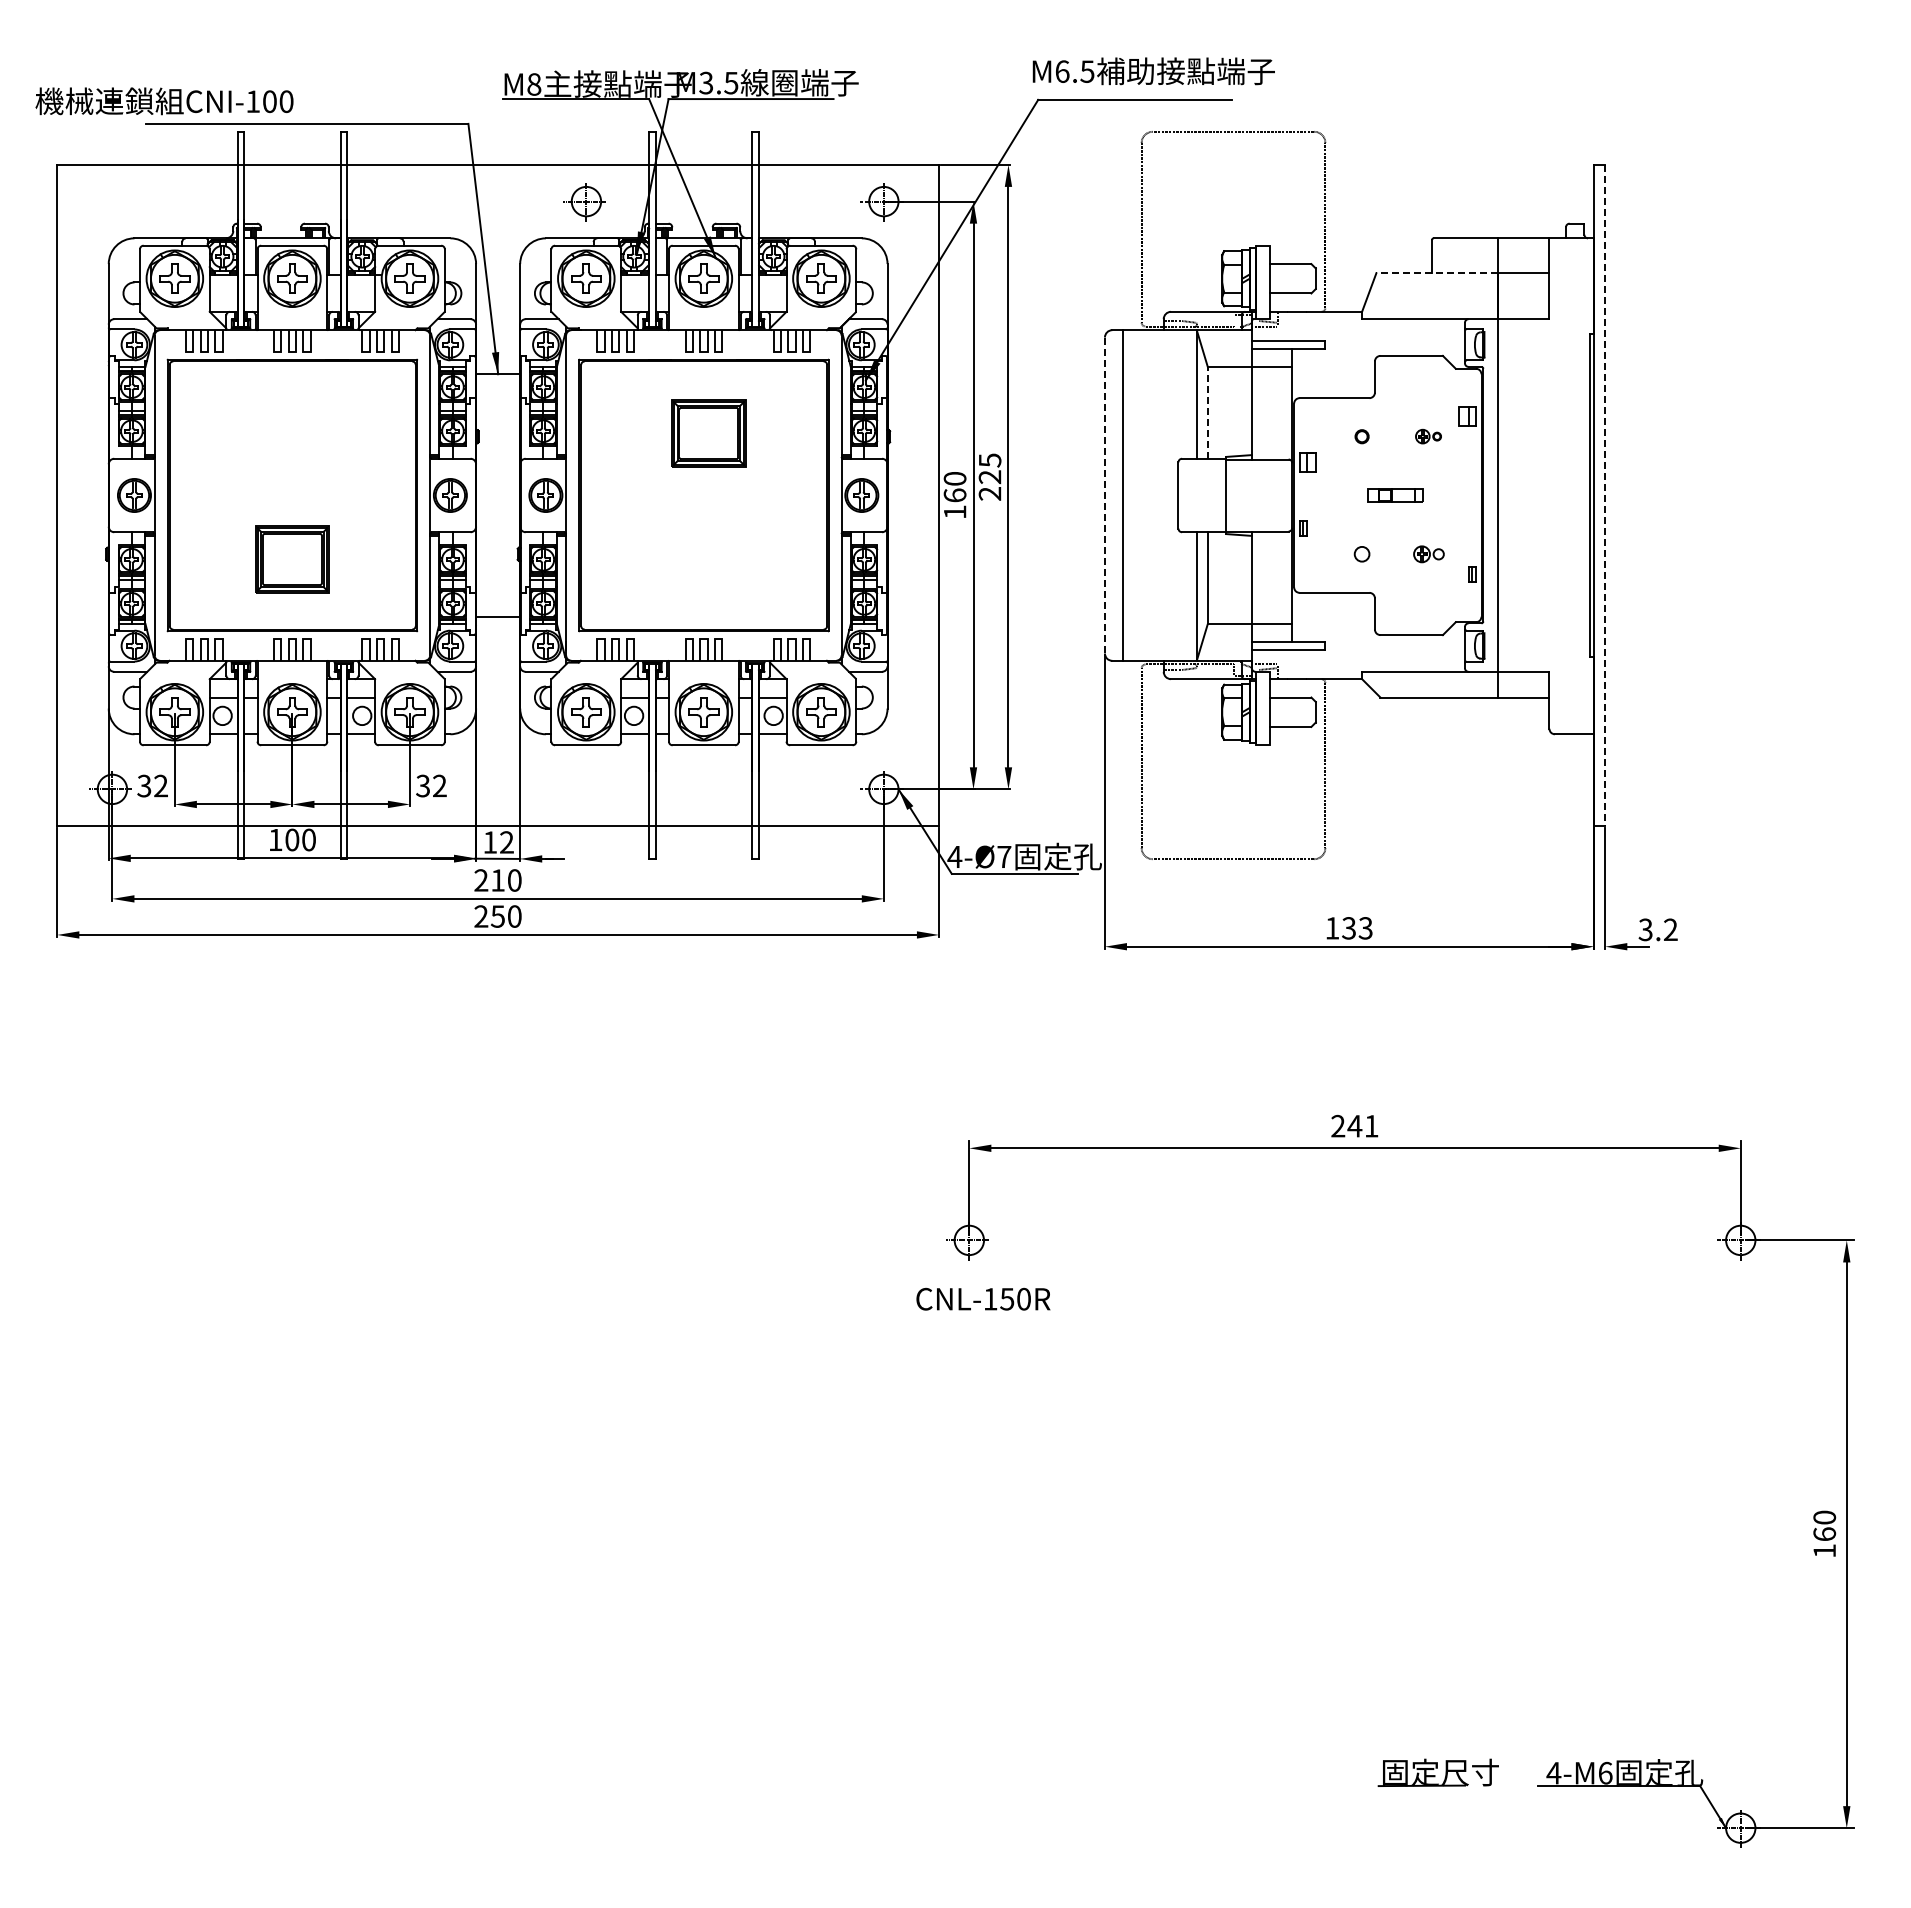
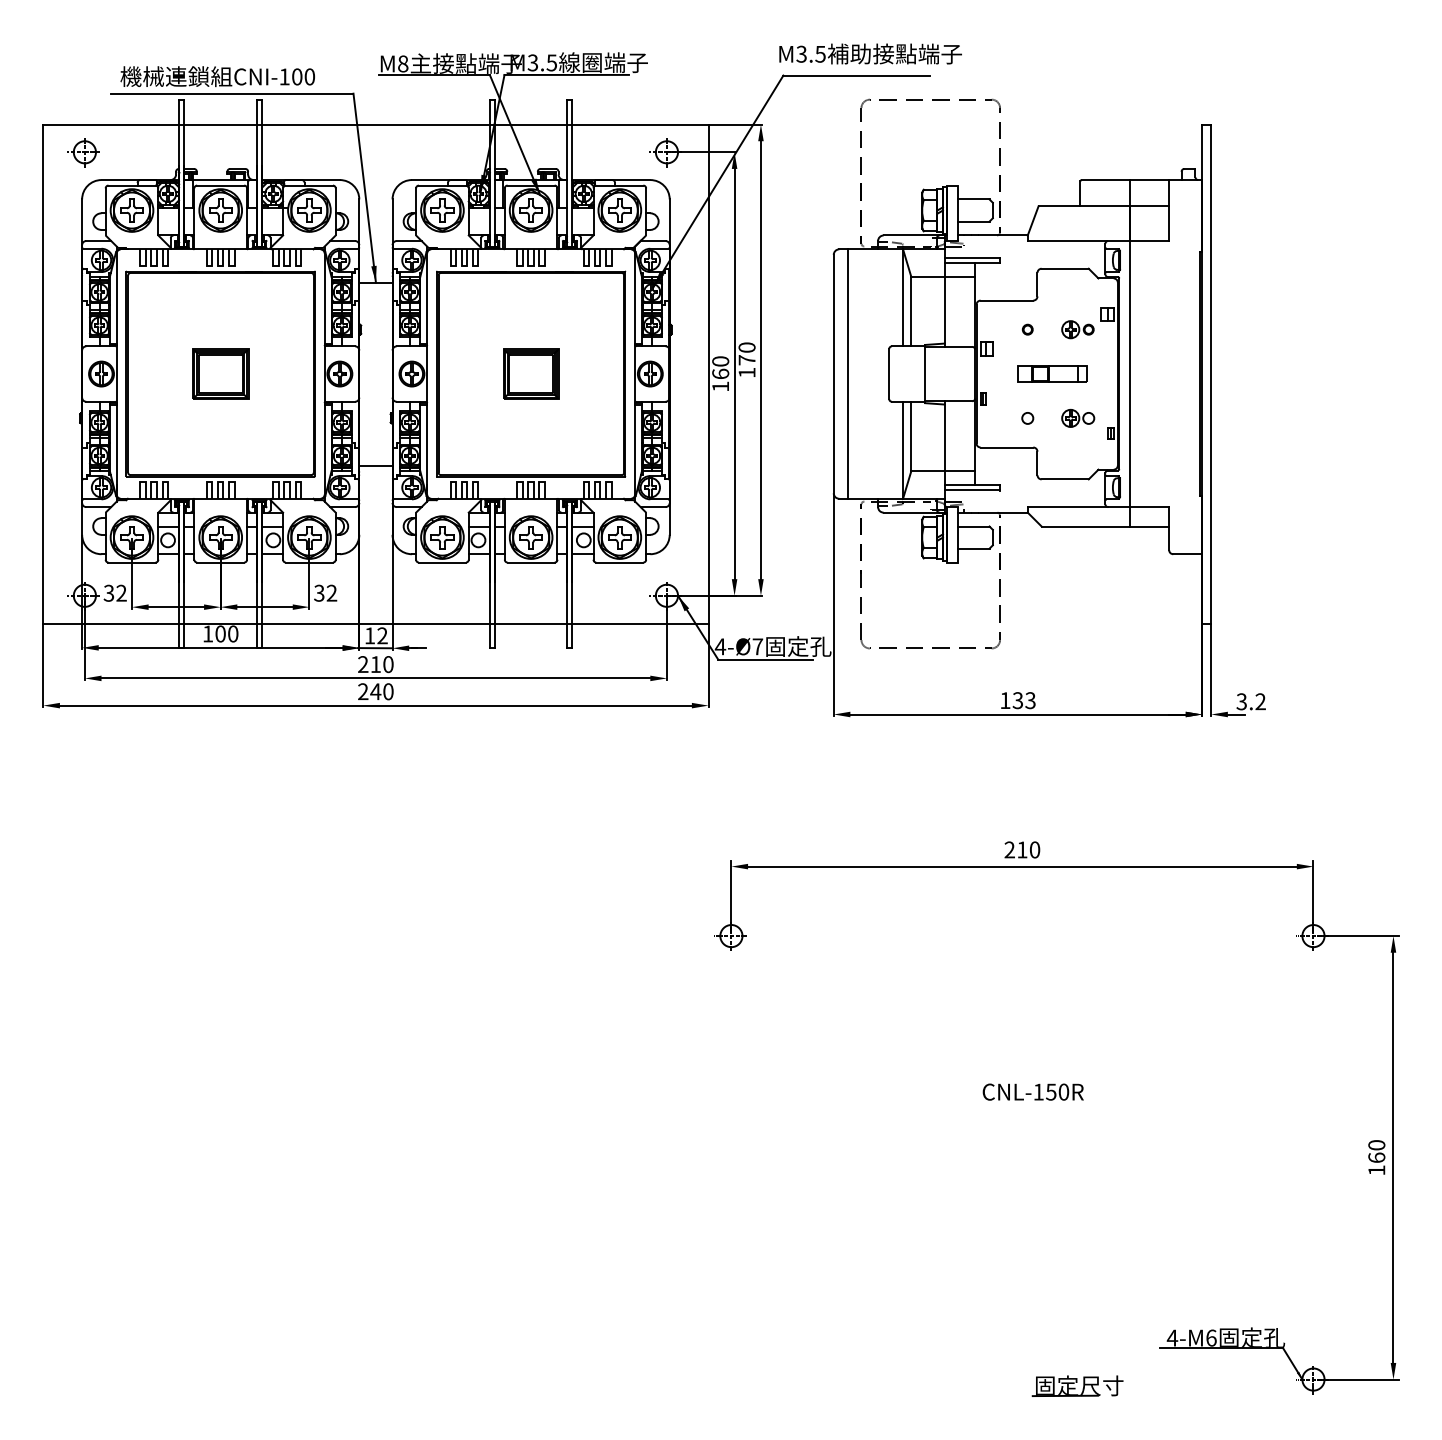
text: (1062, 71) -> (801, 54), M6.5 -> M3.5
text: (164, 101) -> (217, 76), moved
part: (584, 202) -> (83, 152), moved
line: (1437, 273) -> (1084, 206), dashed -> solid
line: (1207, 412) -> (911, 311), dashed -> solid
part: (708, 433) -> (530, 374), moved
part: (1428, 436) -> (1077, 329), size x1.67
text: (989, 476) -> (746, 359), 225 -> 170
line: (1104, 495) -> (833, 374), dashed -> solid
part: (1394, 495) -> (1052, 374), size x1.67
line: (1605, 495) -> (1211, 374), dashed -> solid
part: (1428, 554) -> (1077, 418), size x1.43
part: (292, 559) -> (220, 374), moved
text: (497, 916) -> (375, 691), 250 -> 240
text: (1362, 1125) -> (1028, 849), 241 -> 210
text: (983, 1298) -> (1033, 1091), moved
part: (1437, 1772) -> (1077, 1385), moved

